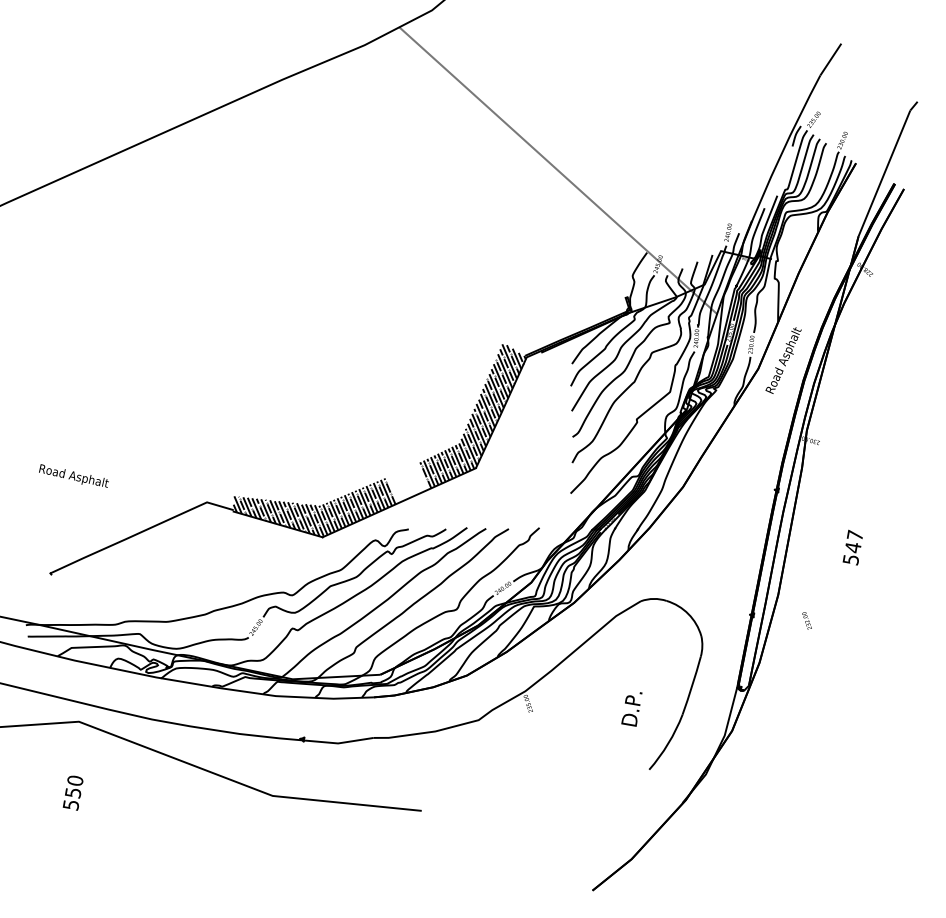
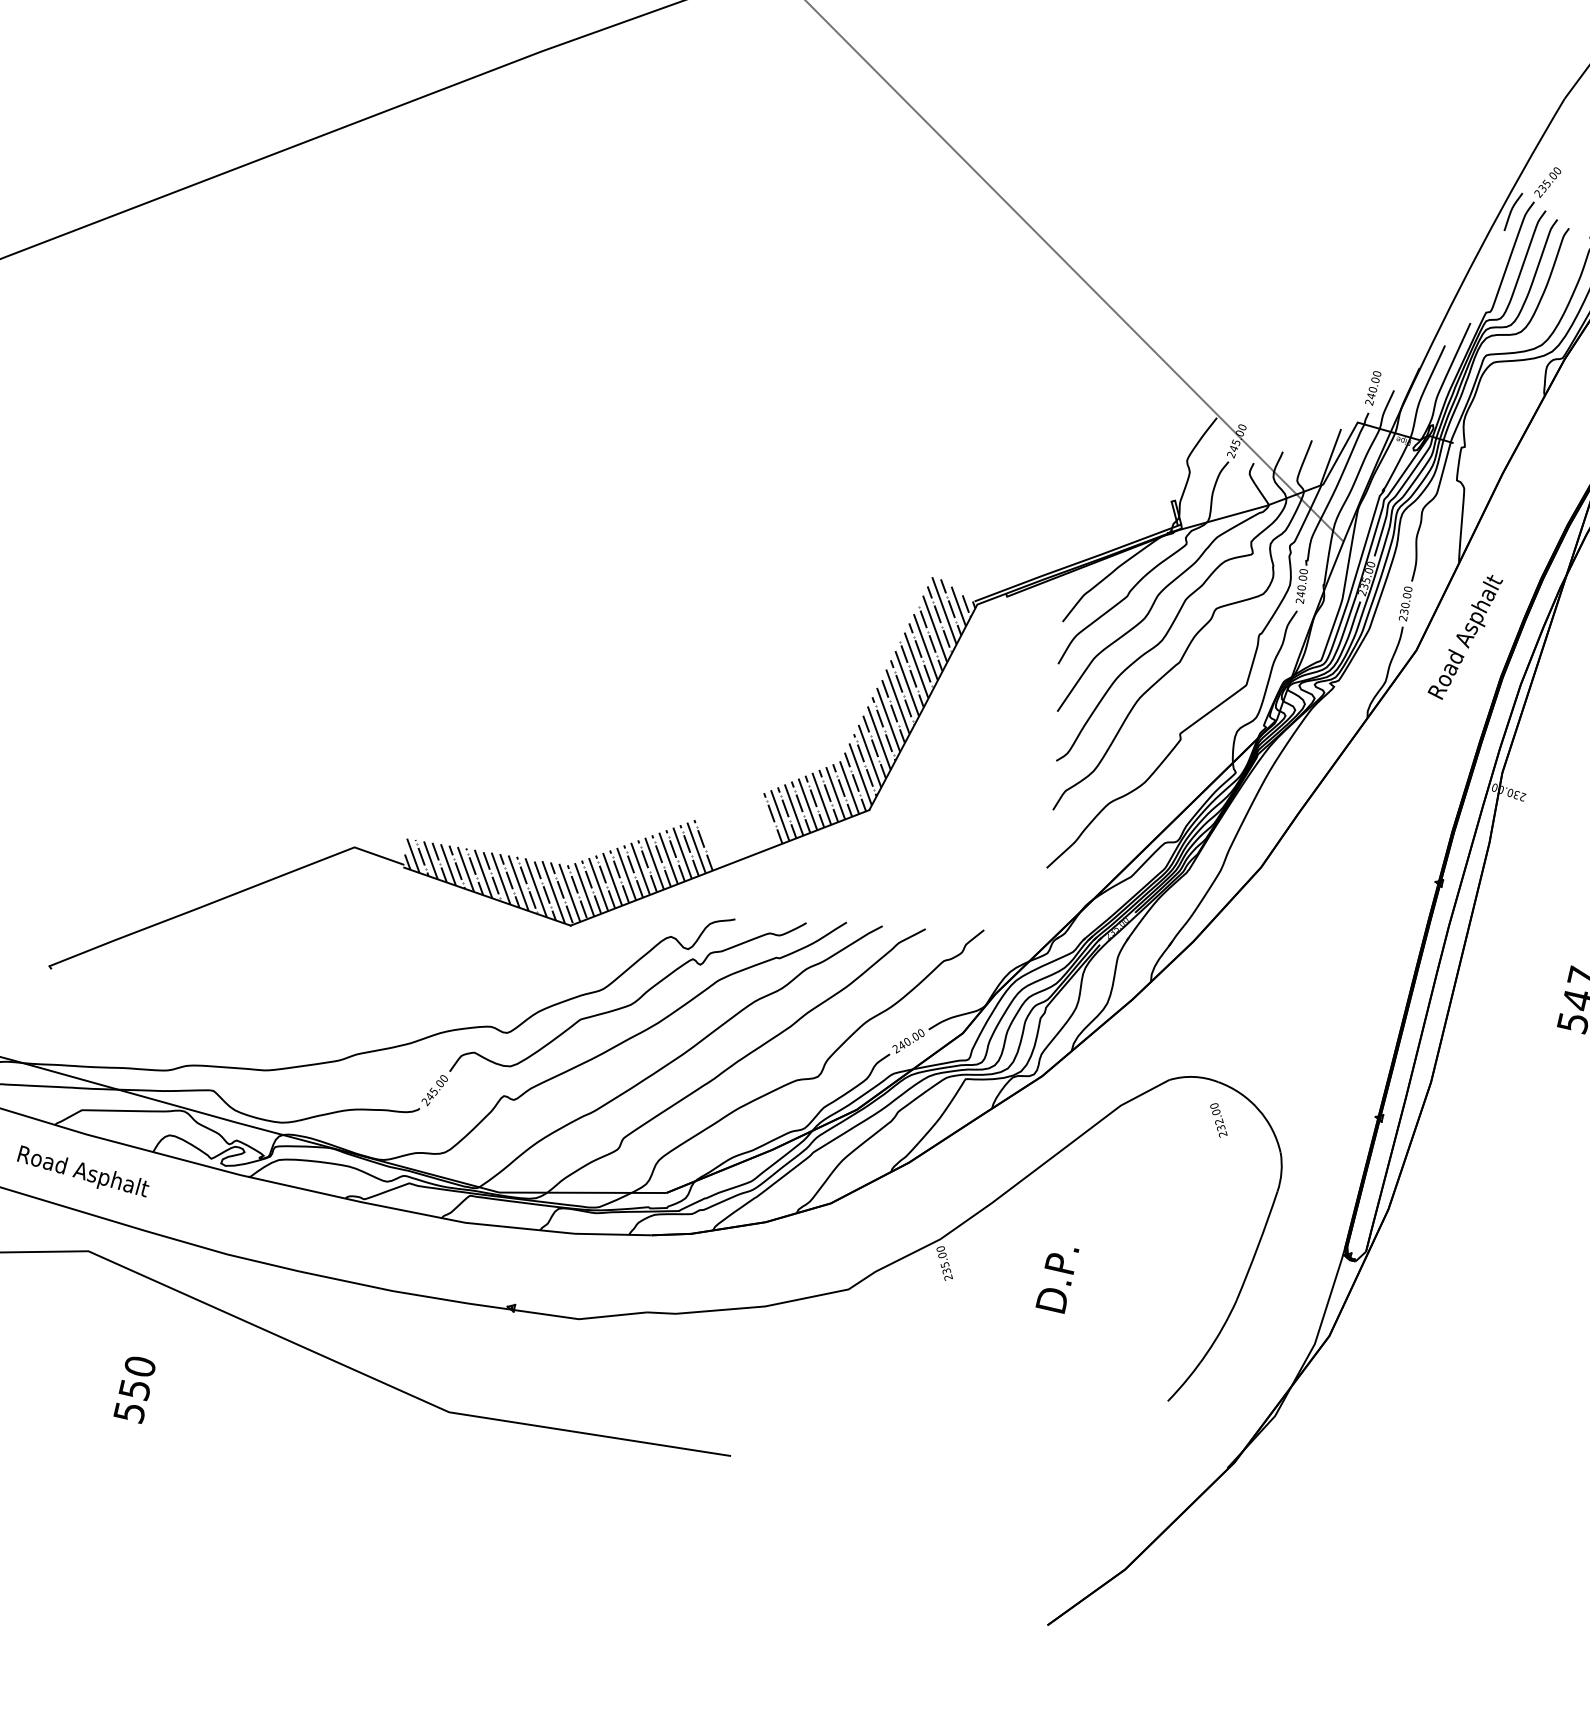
text: (73, 475) -> (82, 1170), moved
text: (806, 620) -> (1217, 1119), moved
text: (631, 709) -> (1056, 1280), moved
text: (72, 792) -> (133, 1388), moved

